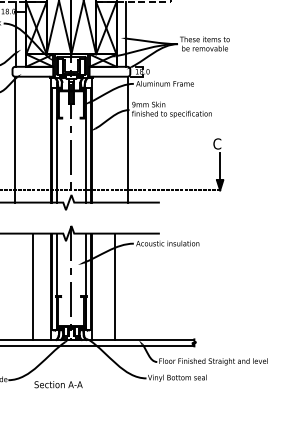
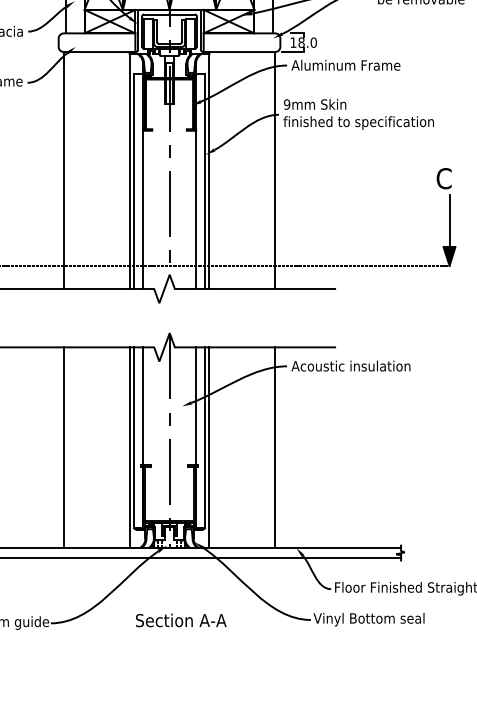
line: (33, 286) -> (64, 446), moved
line: (114, 286) -> (275, 446), moved
text: (58, 384) -> (181, 620), moved

